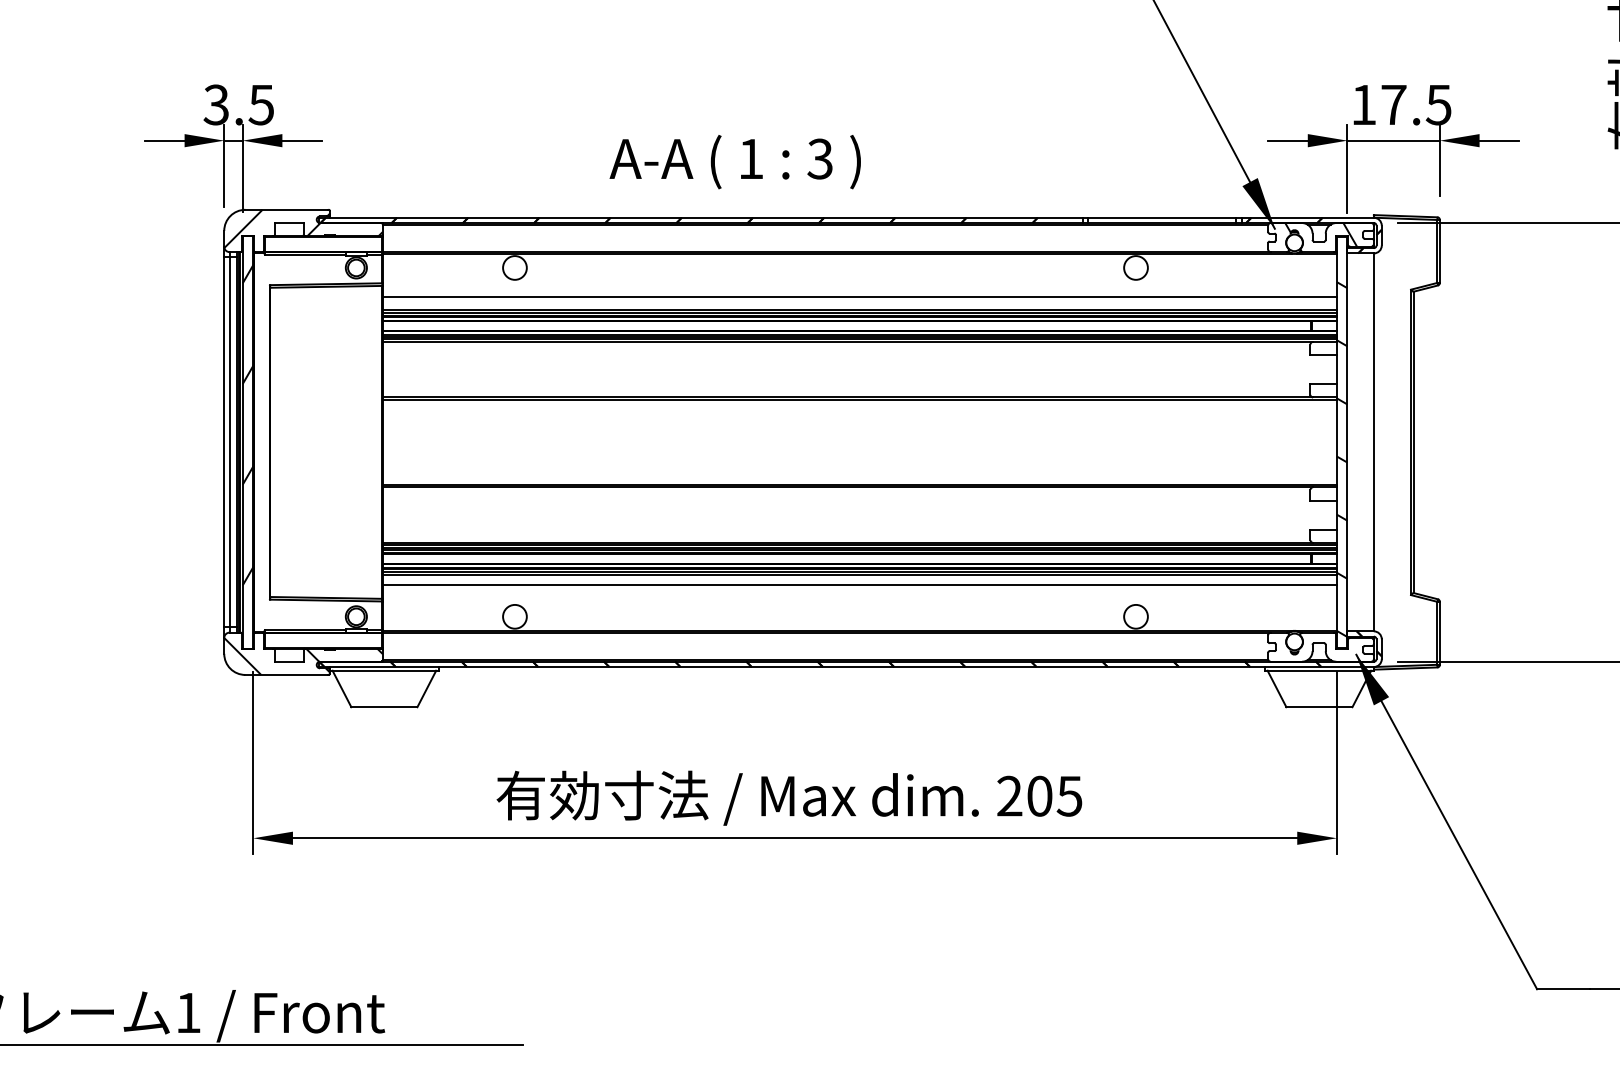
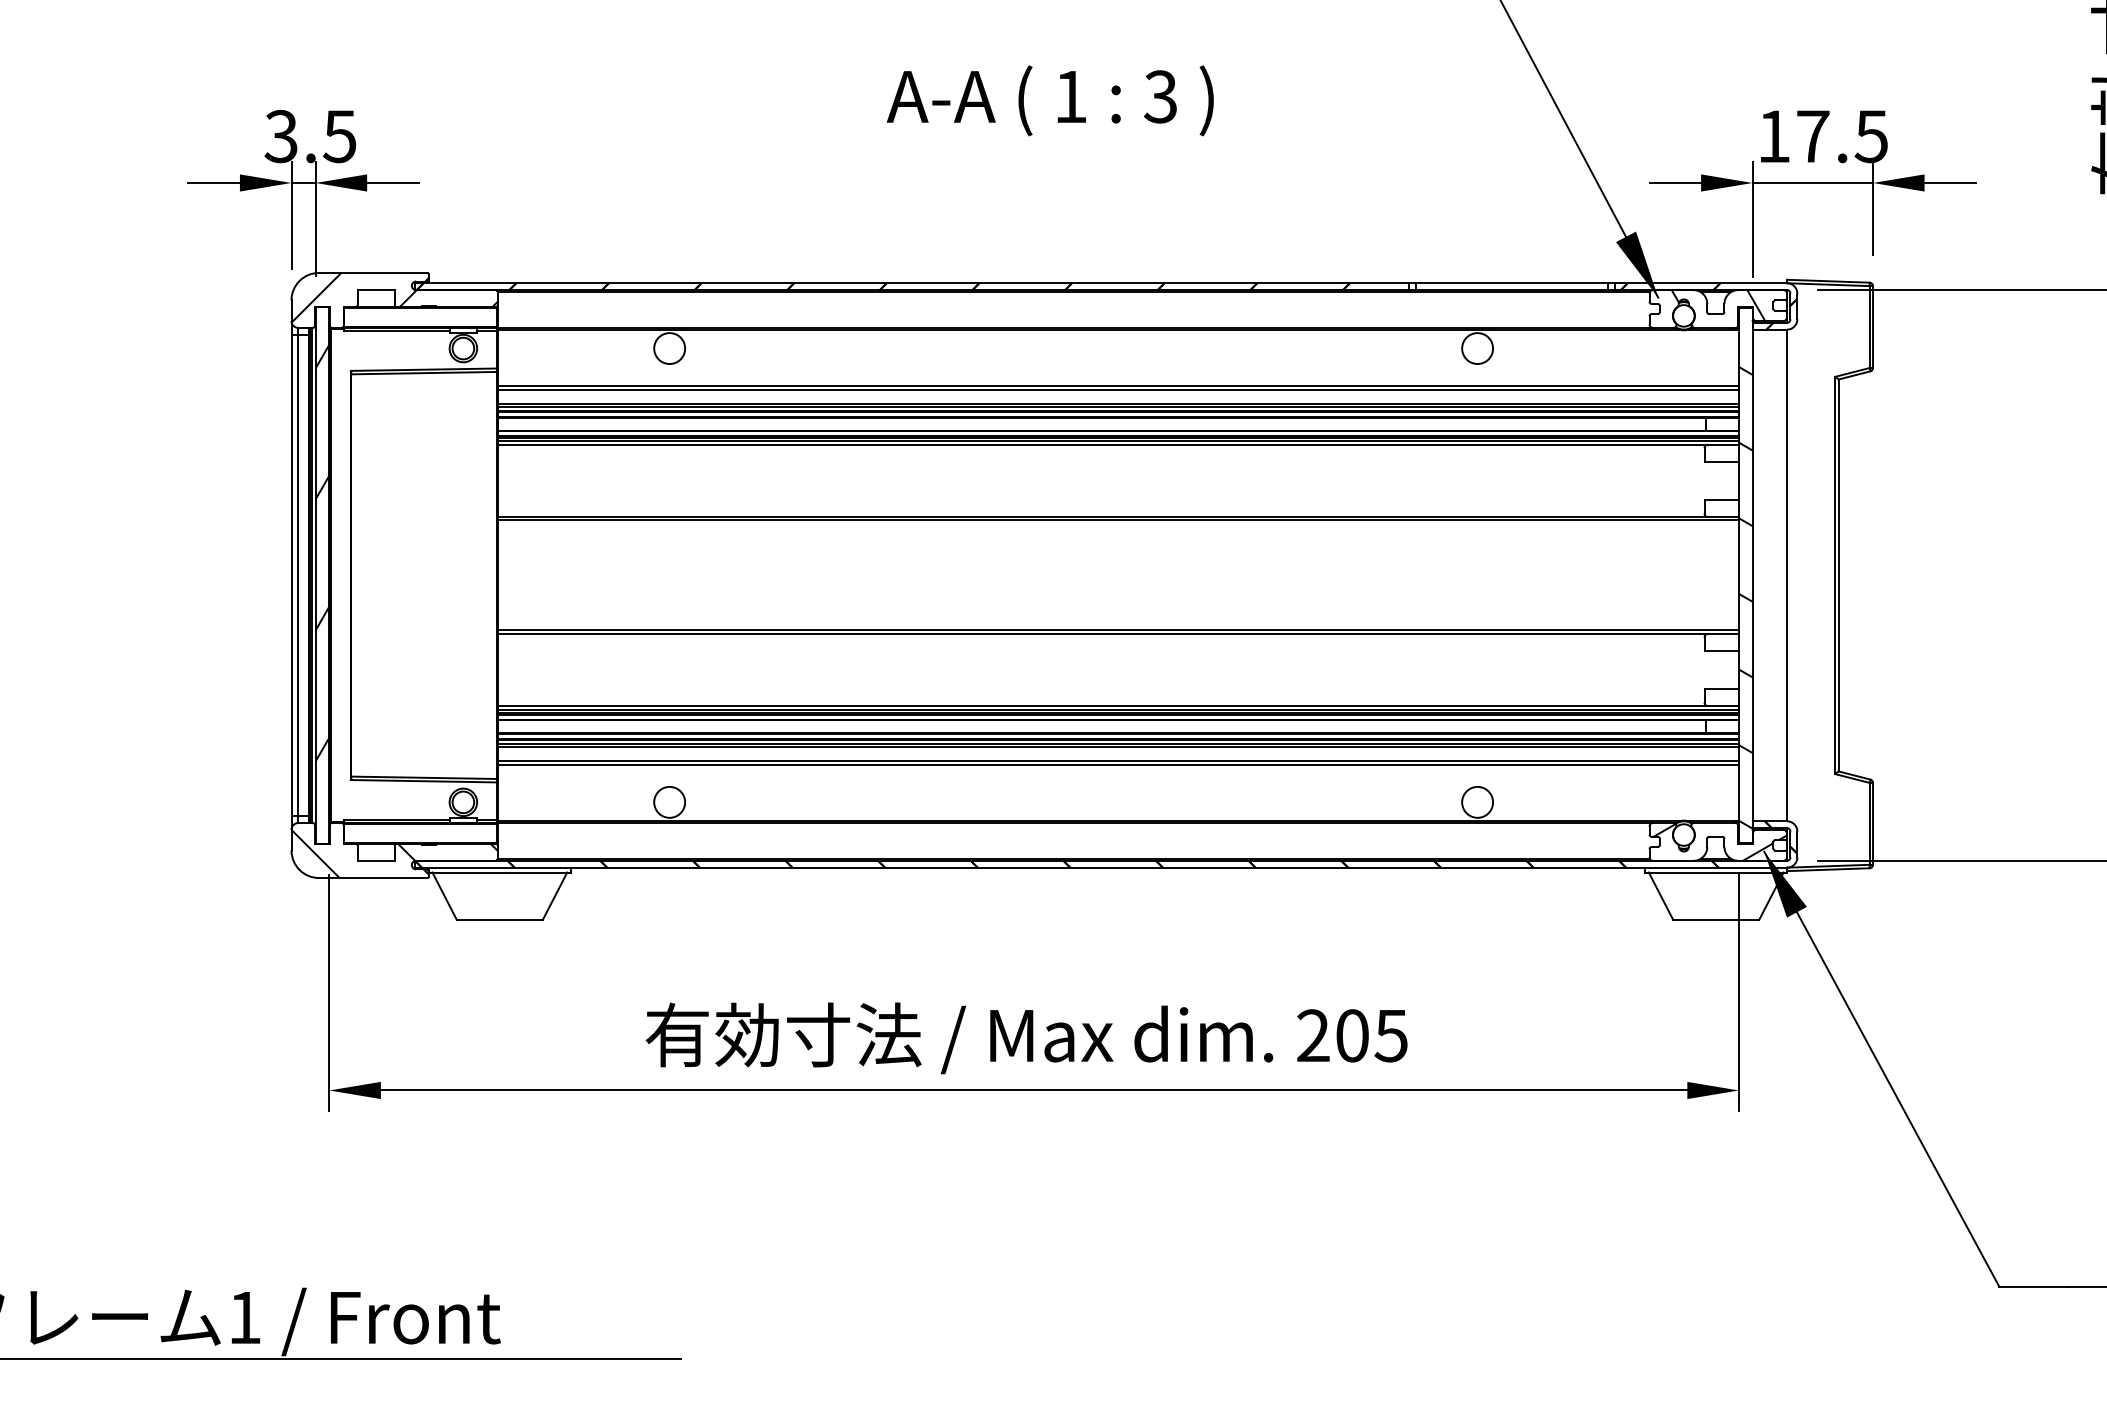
text: (734, 161) -> (1049, 100), moved
line: (859, 299) -> (1117, 389), added
line: (859, 587) -> (1117, 764), added
hatch: (1322, 646) -> (1720, 841), added

